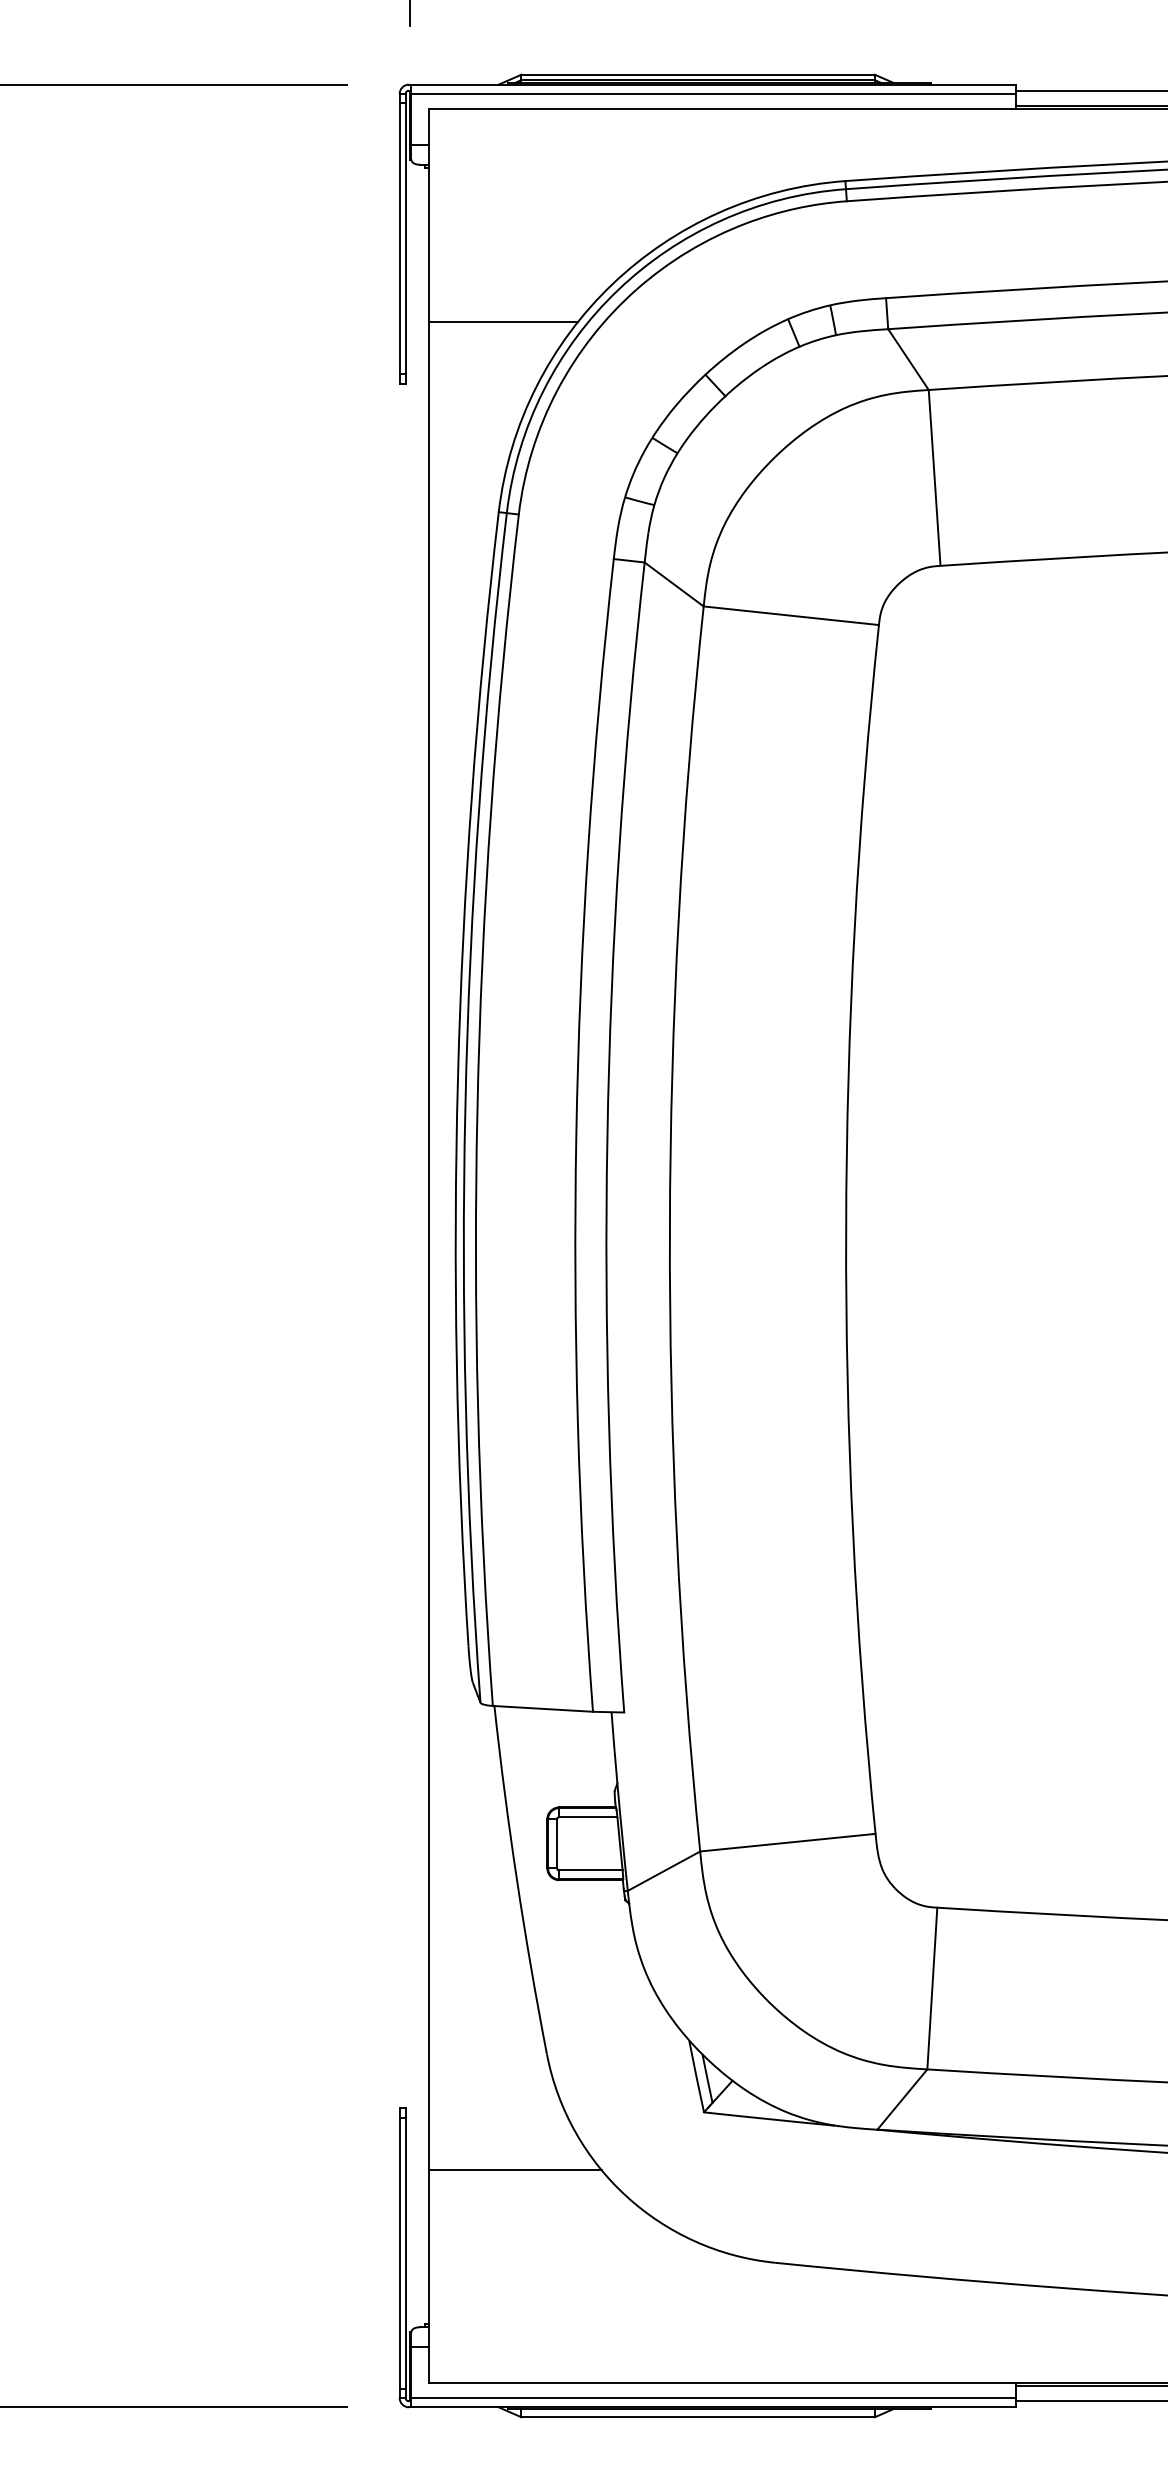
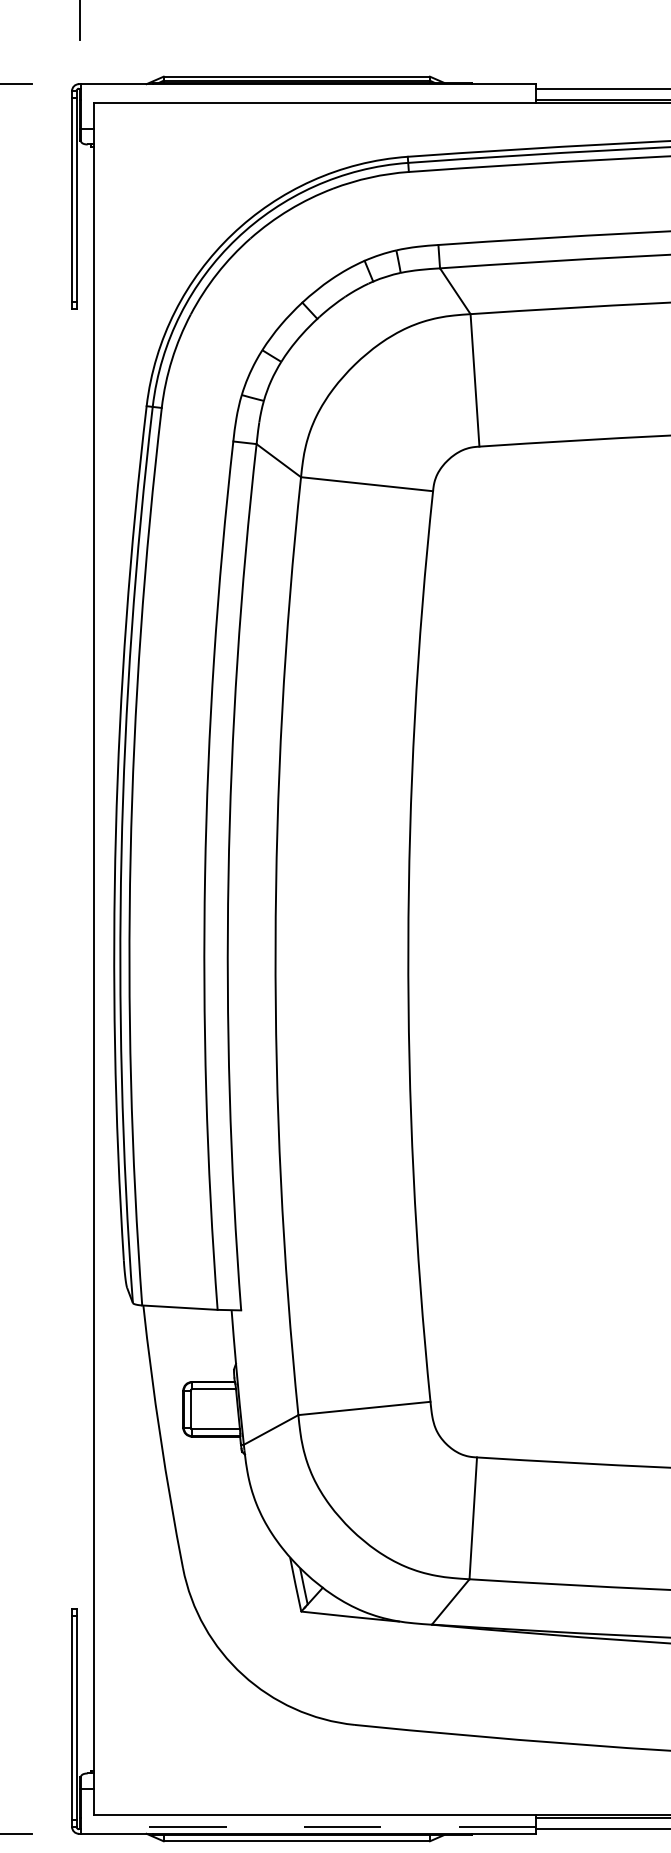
line: (713, 93) -> (308, 90), removed
line: (503, 321) -> (150, 262), removed
line: (514, 2170) -> (158, 1655), removed
line: (713, 2398) -> (308, 1827), solid -> dashed

